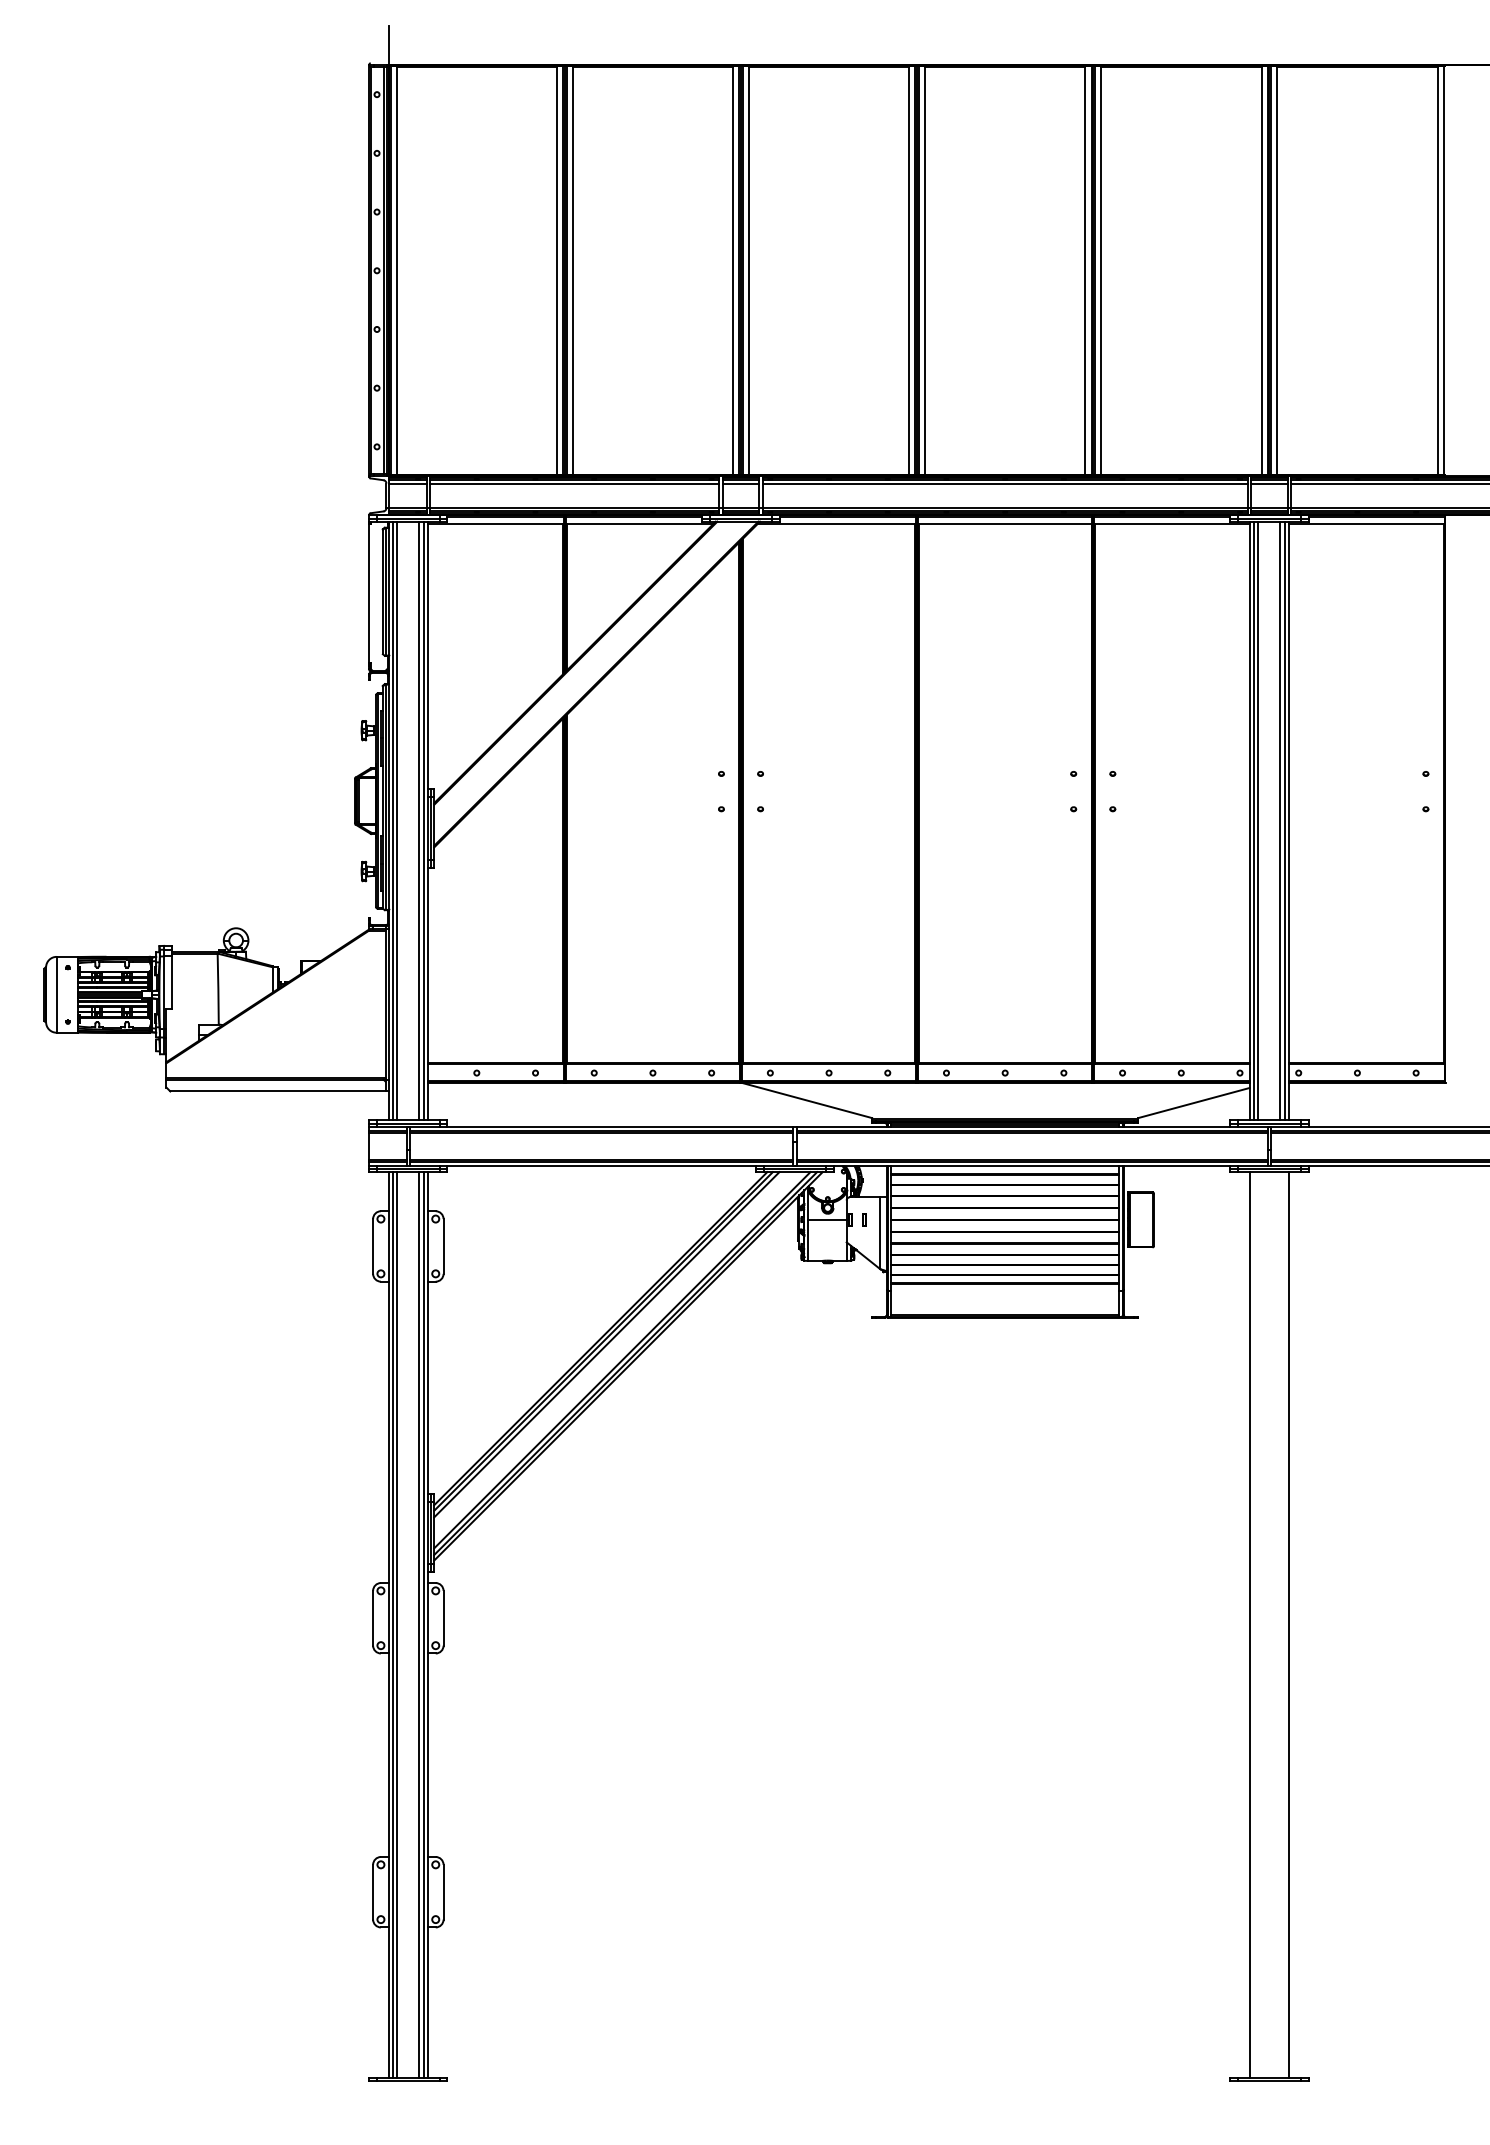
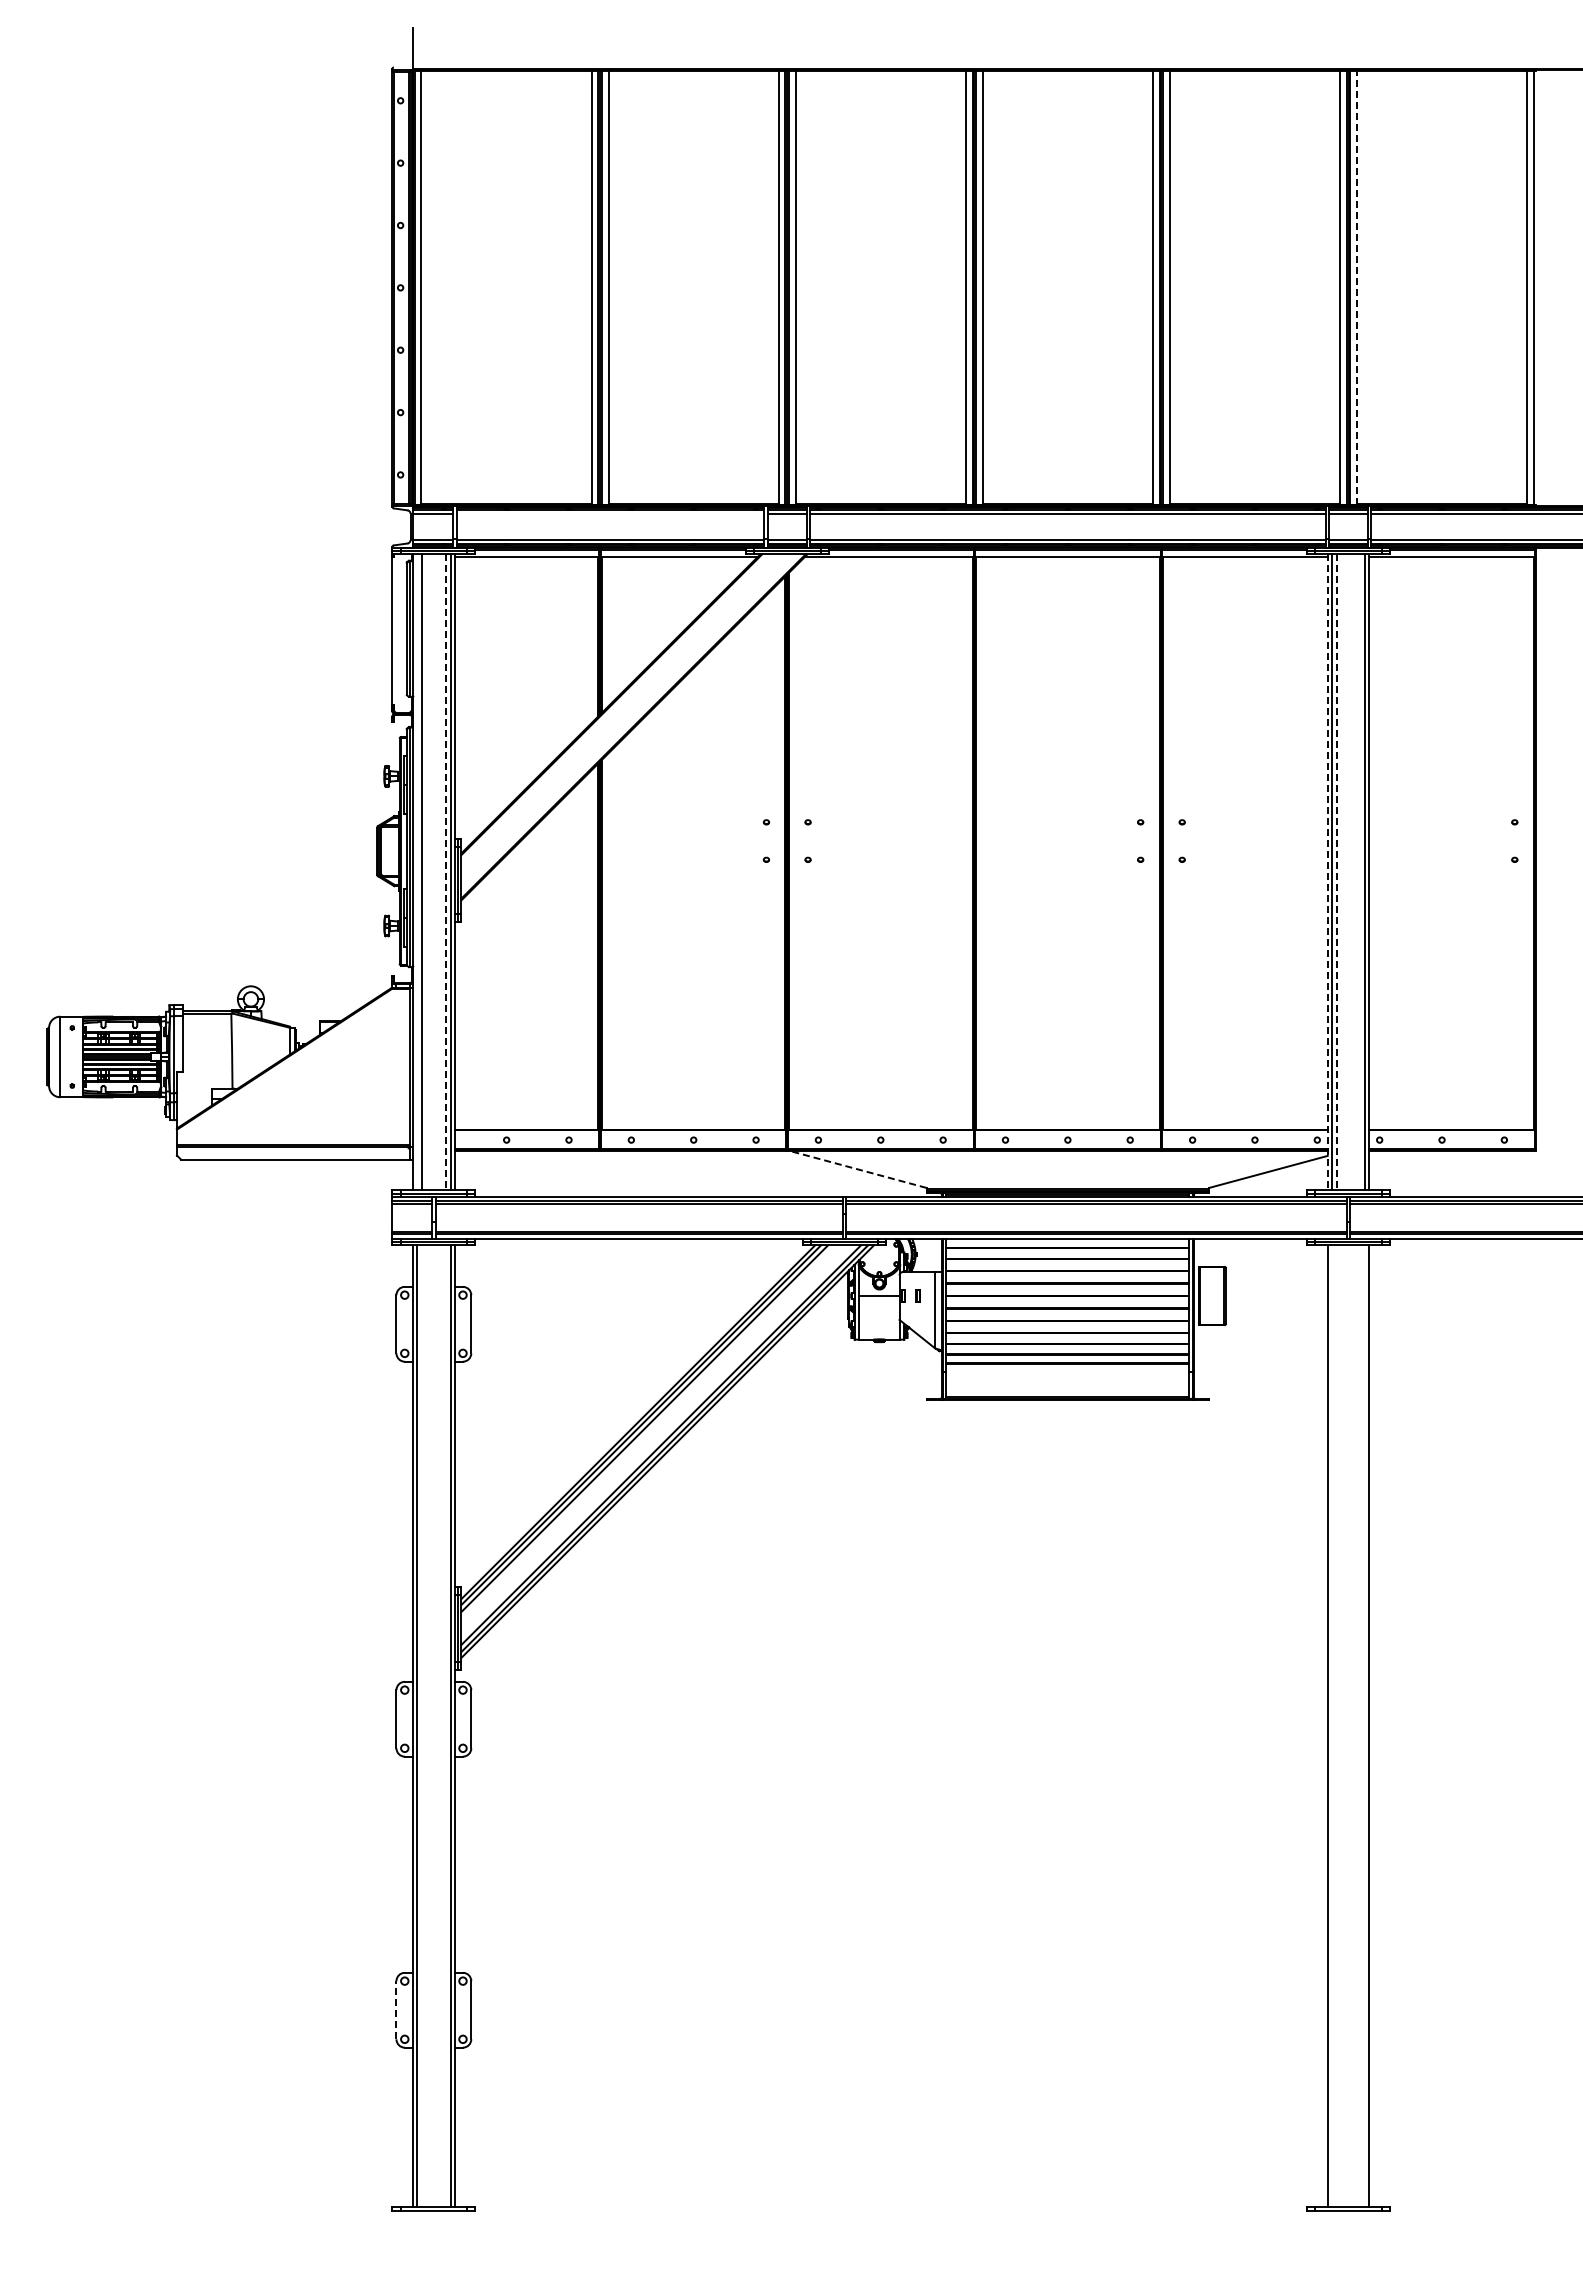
line: (1276, 270) -> (1356, 287), solid -> dashed
line: (574, 483) -> (610, 513), removed
line: (392, 821) -> (417, 872), removed
line: (419, 821) -> (445, 872), solid -> dashed
line: (1249, 821) -> (1327, 872), solid -> dashed
line: (1258, 821) -> (1336, 872), solid -> dashed
line: (1280, 821) -> (1360, 872), removed
line: (807, 1100) -> (857, 1169), solid -> dashed
line: (397, 1625) -> (422, 1726), removed
line: (419, 1625) -> (445, 1726), removed
line: (373, 1891) -> (396, 2009), solid -> dashed

